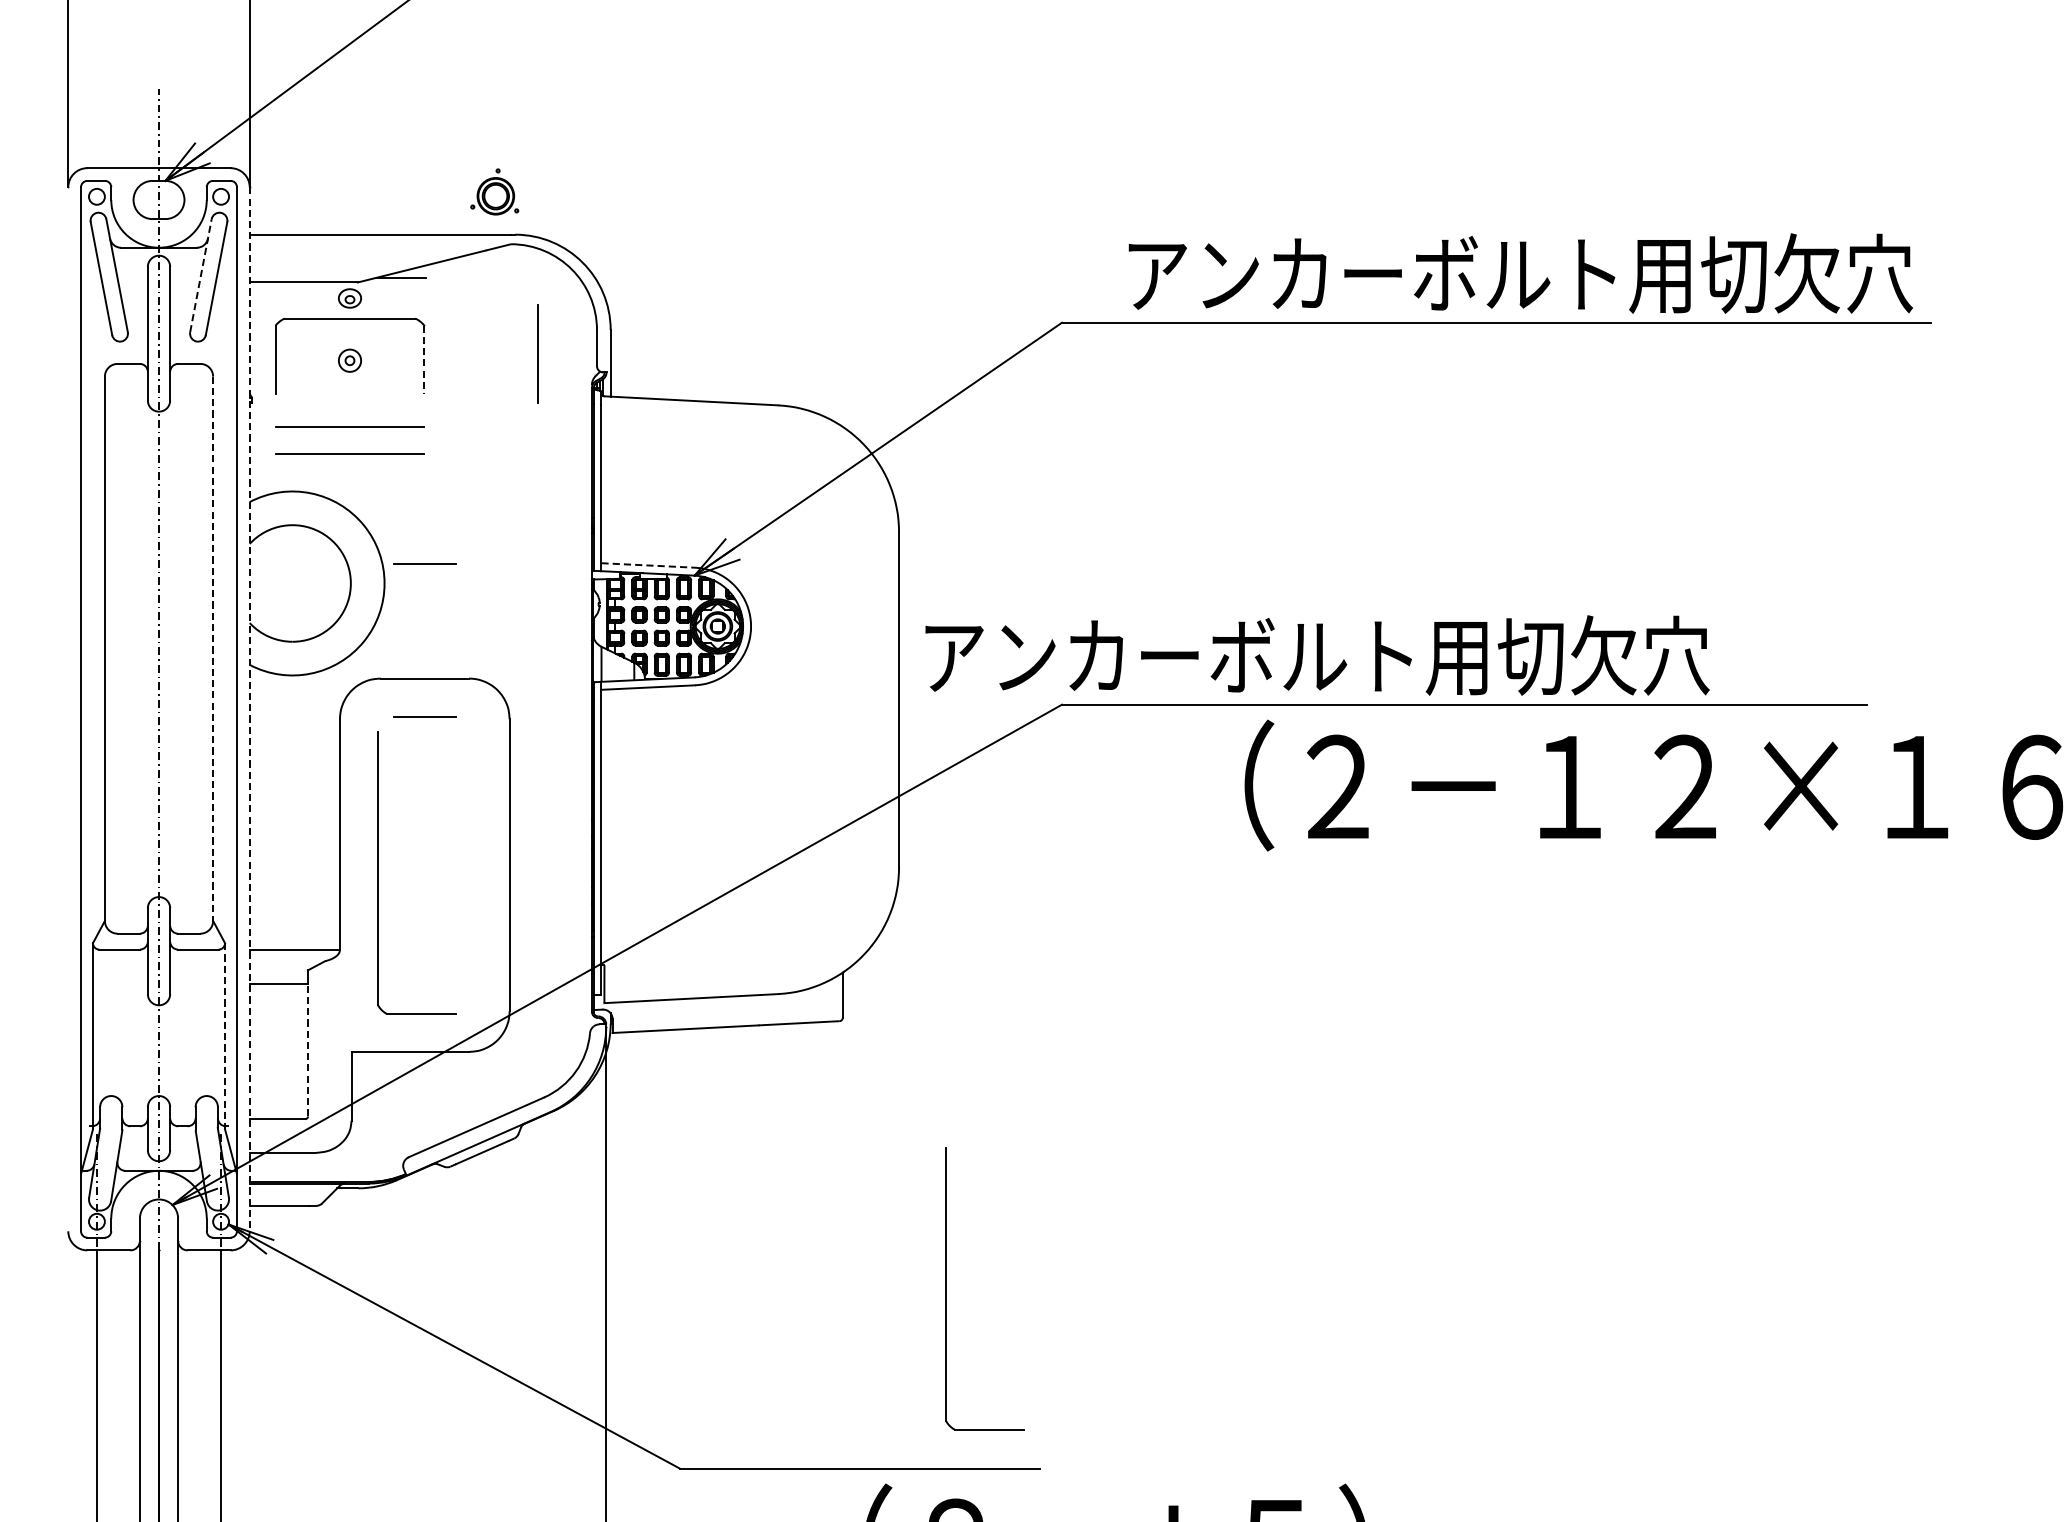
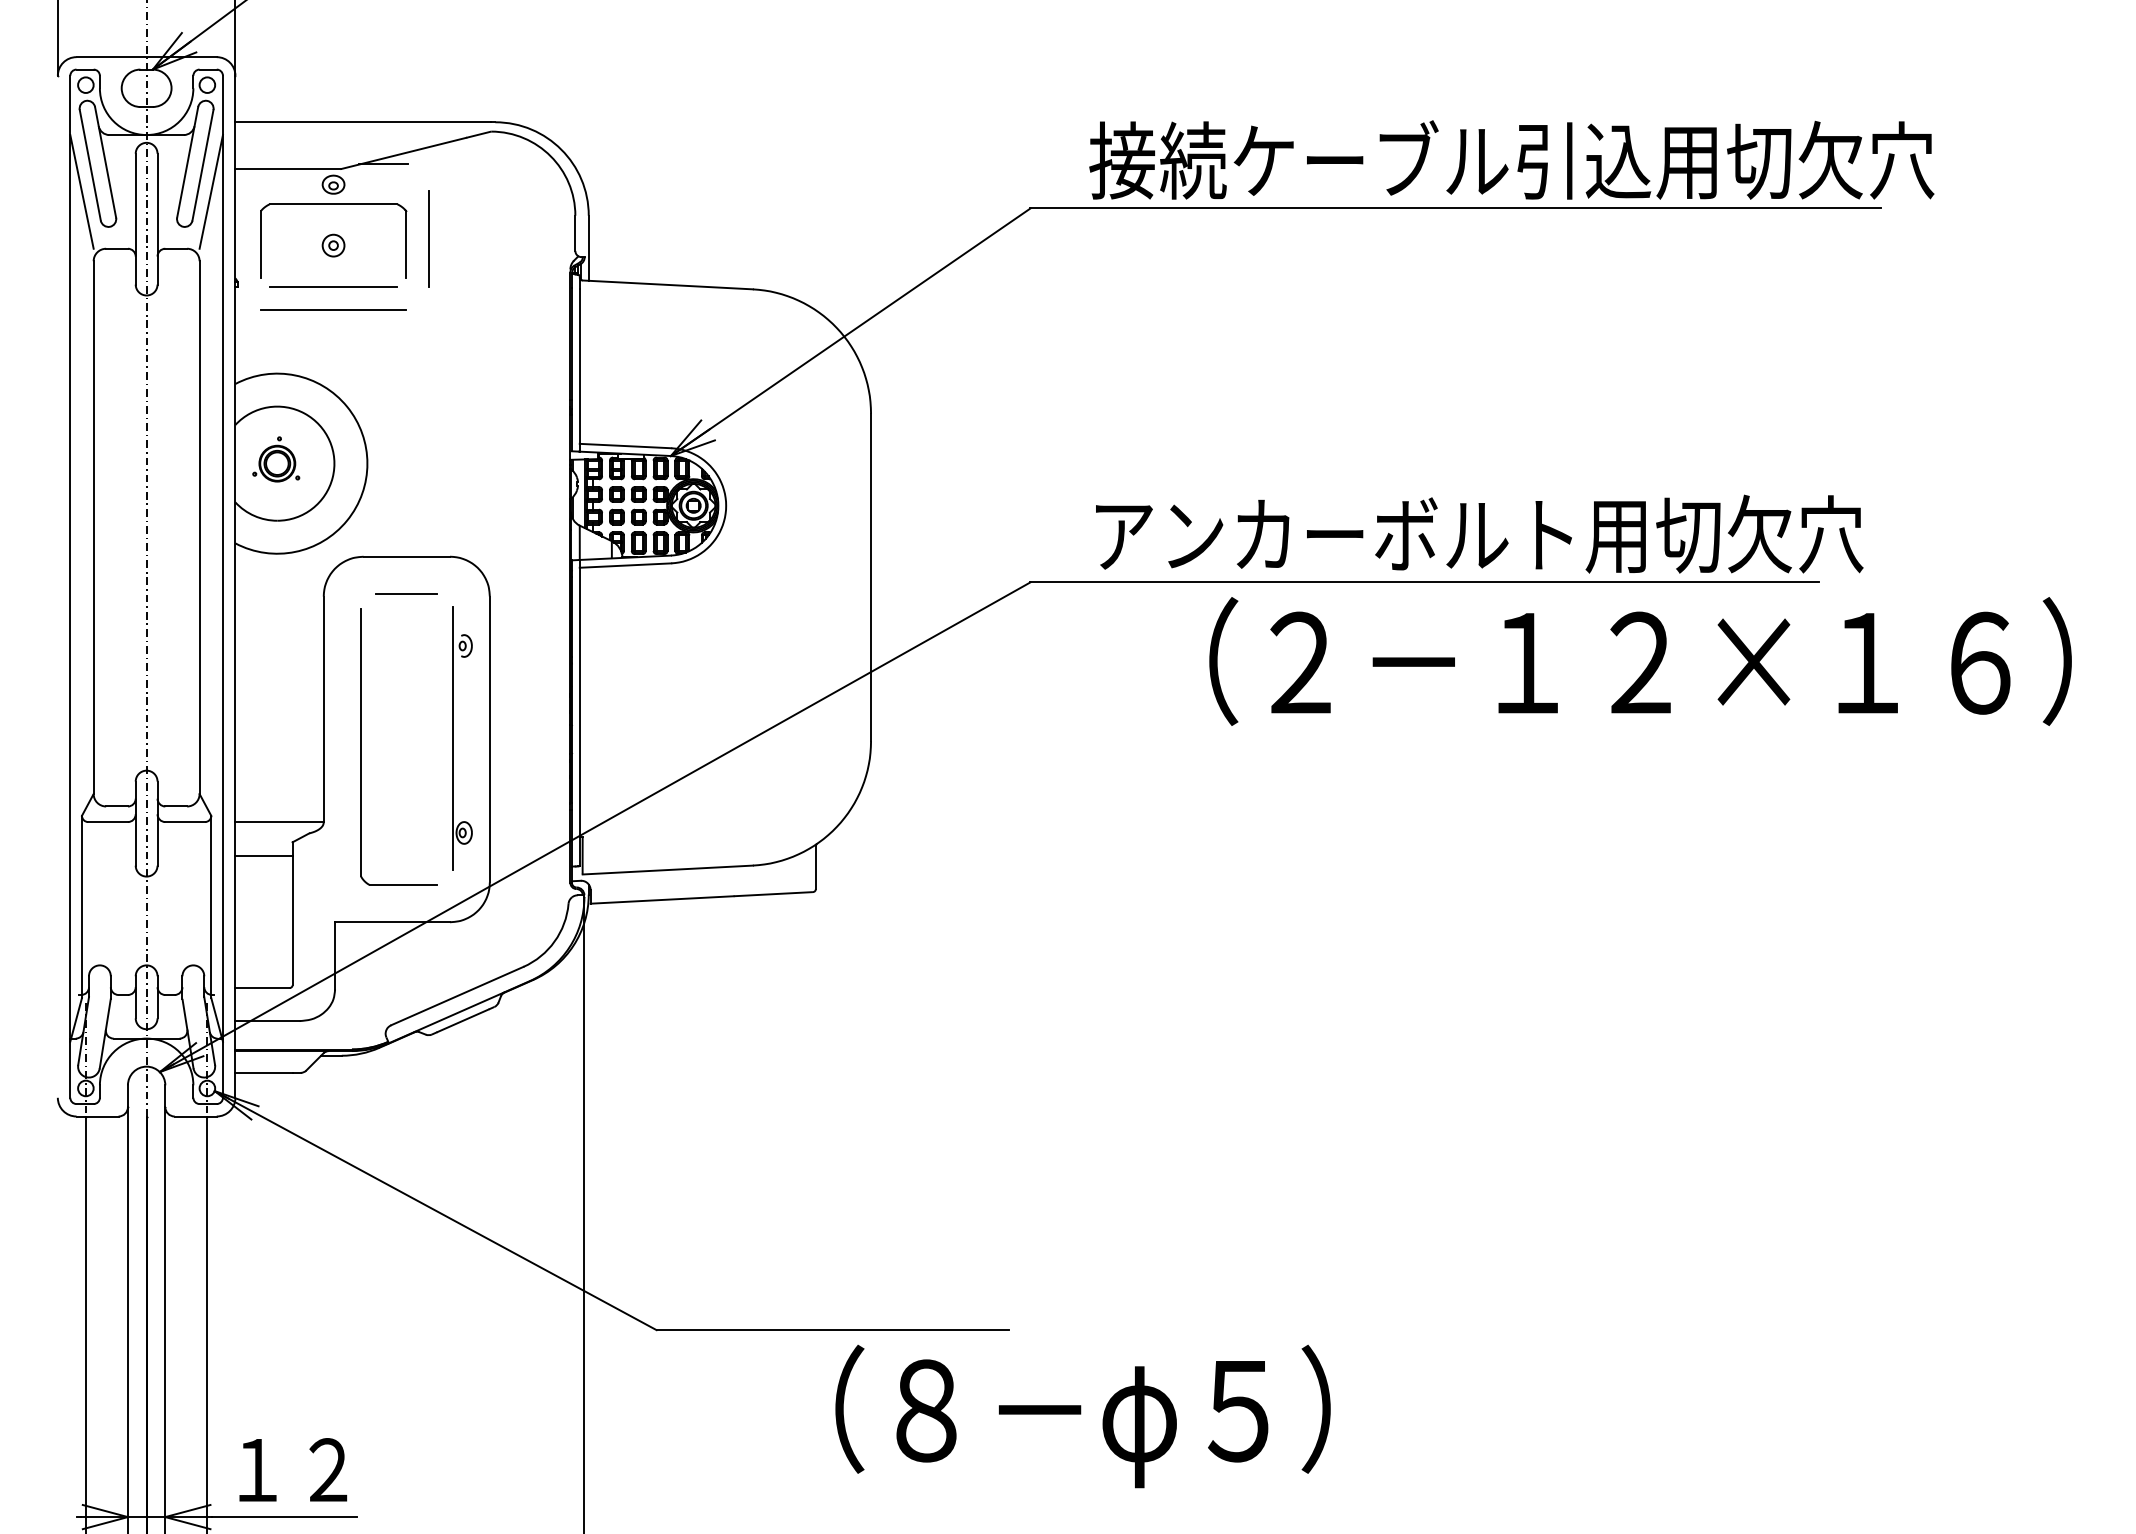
part: (494, 192) -> (276, 459), moved
text: (1553, 272) -> (1511, 159), アンカーボルト用切欠穴 -> 接続ケーブル引込用切欠穴
line: (200, 274) -> (187, 161), dashed -> solid
line: (92, 305) -> (81, 191), added
line: (224, 305) -> (210, 191), added
line: (536, 353) -> (428, 238), moved
line: (424, 359) -> (406, 244), dashed -> solid
line: (349, 403) -> (333, 287), added
line: (349, 453) -> (333, 336), removed
line: (424, 563) -> (406, 444), removed
line: (648, 565) -> (625, 446), dashed -> solid
line: (213, 649) -> (199, 528), dashed -> solid
text: (1317, 654) -> (1479, 533), moved
line: (249, 708) -> (235, 586), dashed -> solid
part: (472, 864) -> (453, 738), added
line: (225, 1036) -> (211, 907), dashed -> solid
line: (308, 1050) -> (292, 920), dashed -> solid
part: (946, 1288) -> (917, 1153), removed

